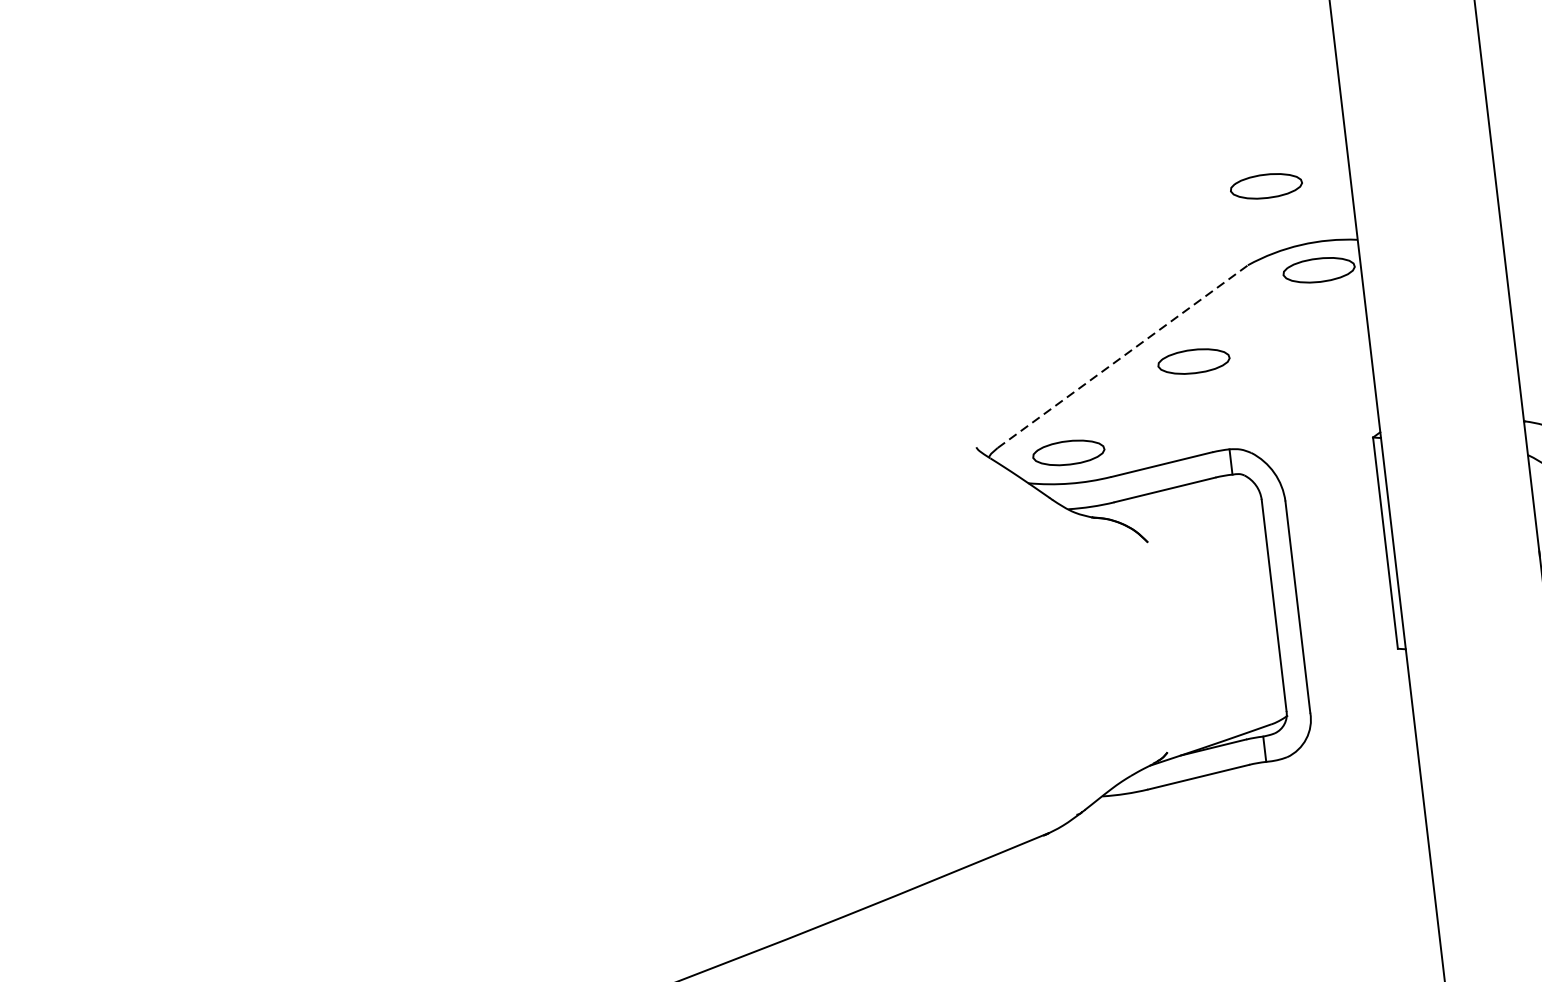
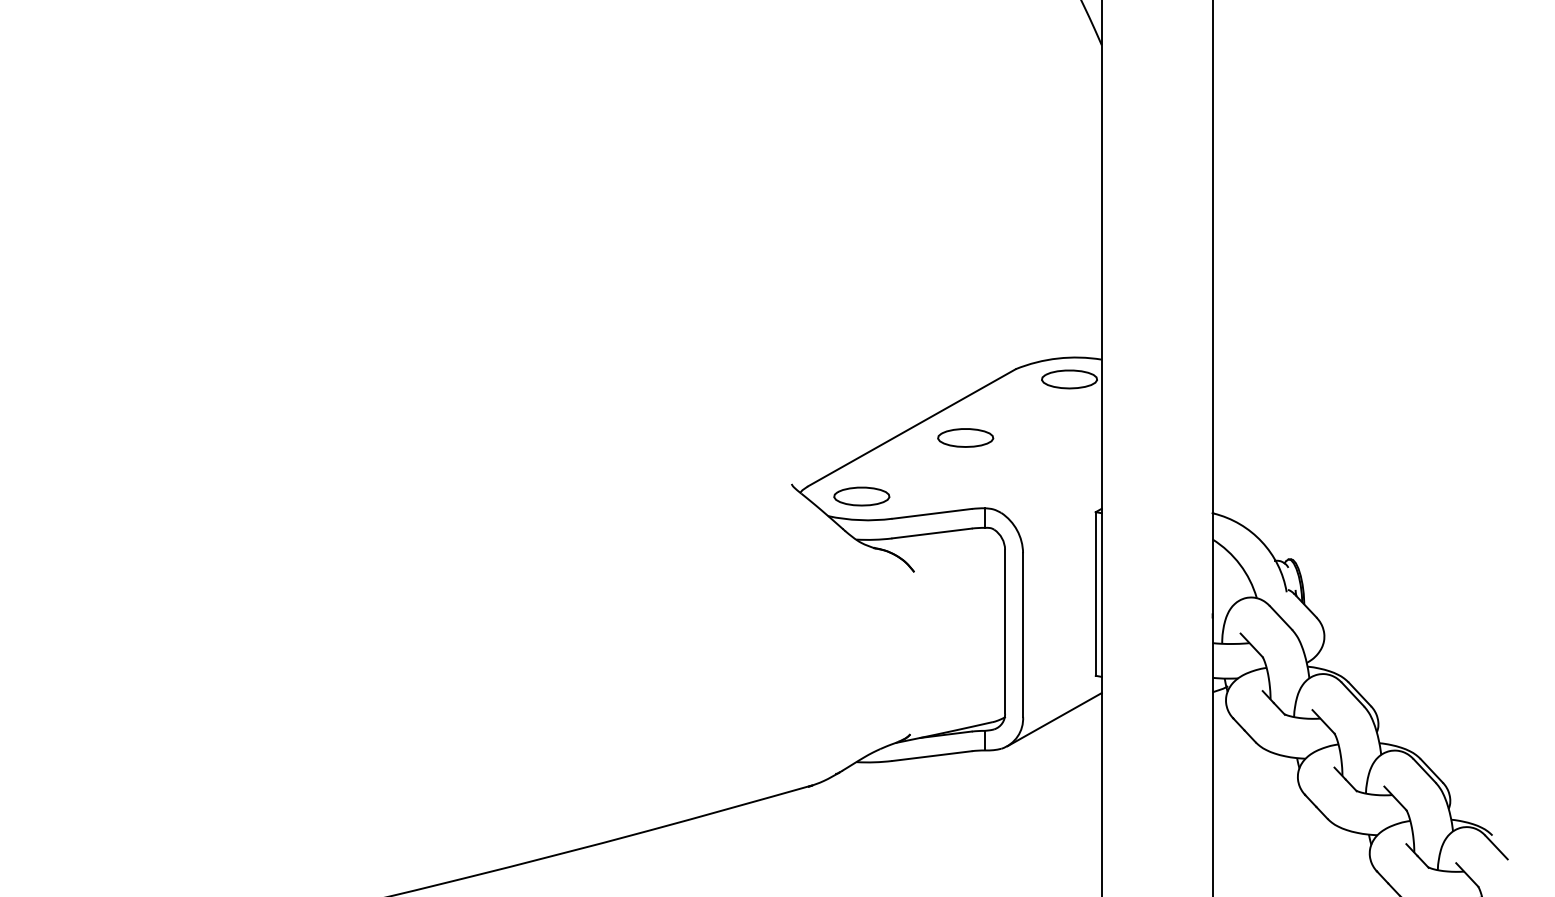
part: (1265, 186) -> (1036, 310), removed
line: (1123, 356) -> (912, 427), dashed -> solid
line: (1351, 711) -> (1054, 719), added

